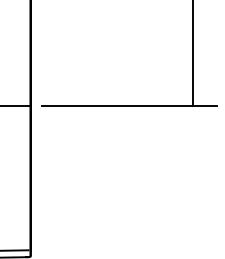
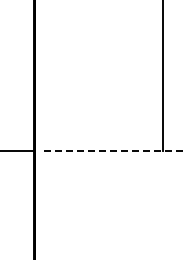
line: (128, 105) -> (112, 150), solid -> dashed

